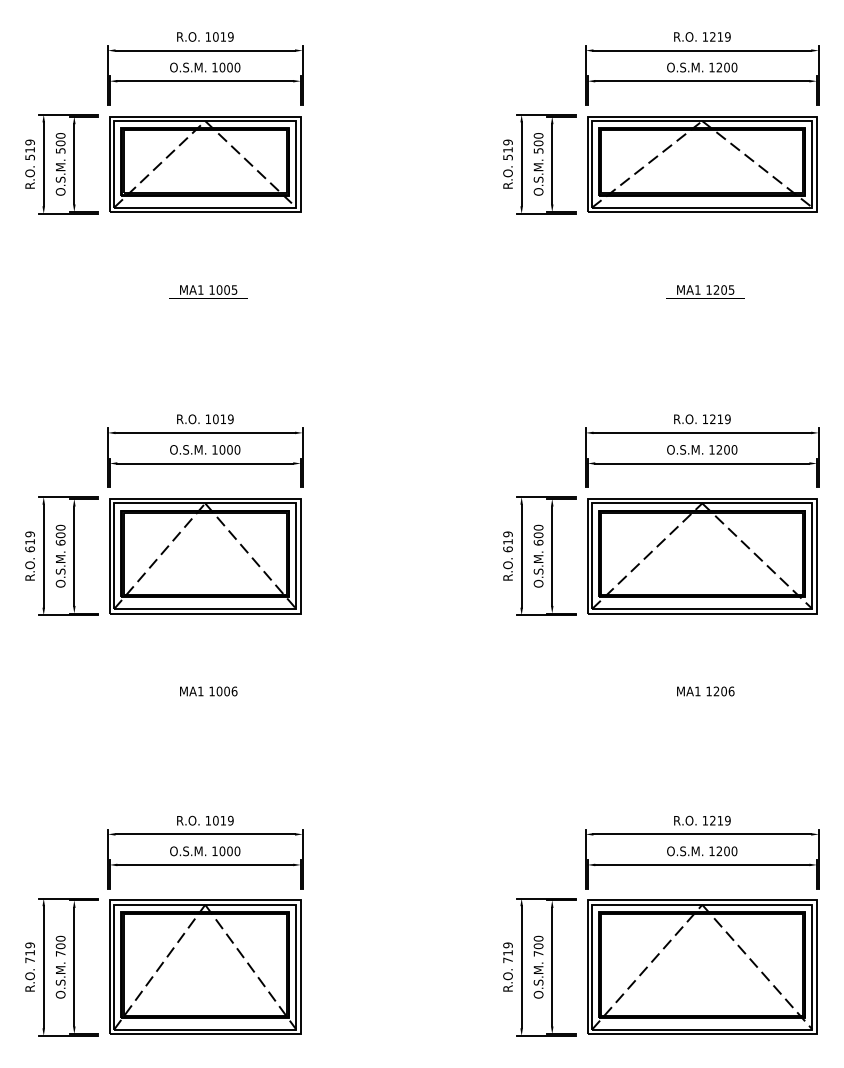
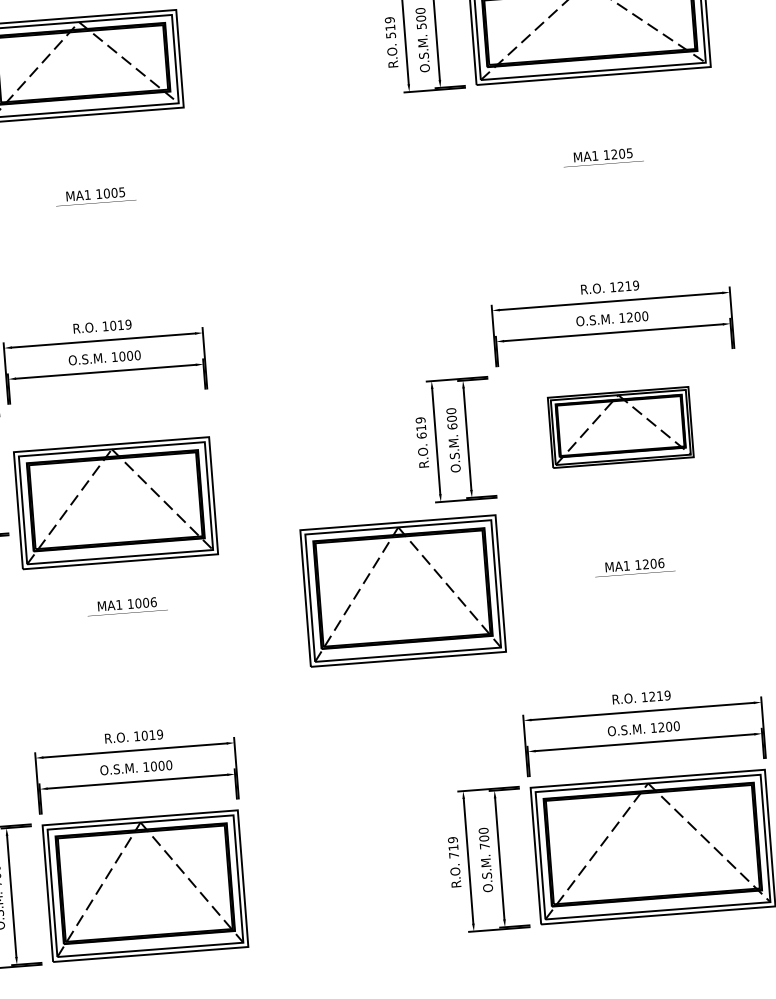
part: (205, 556) -> (116, 503), moved
part: (702, 556) -> (620, 427), size x0.6
part: (478, 698) -> (403, 590), added

